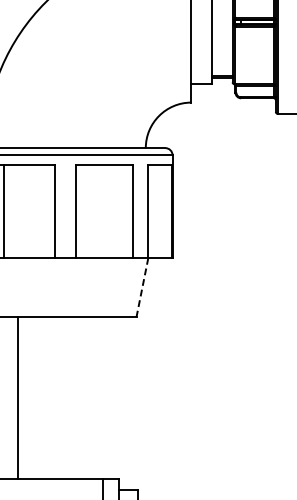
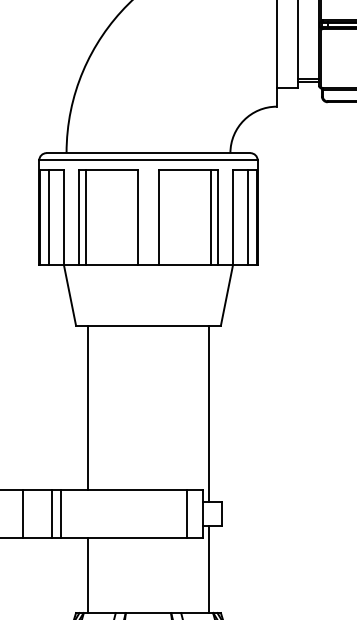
line: (127, 211) -> (211, 217), added
line: (163, 211) -> (248, 217), added
line: (141, 287) -> (226, 295), dashed -> solid
line: (18, 397) -> (88, 407), moved
line: (124, 403) -> (208, 413), added

